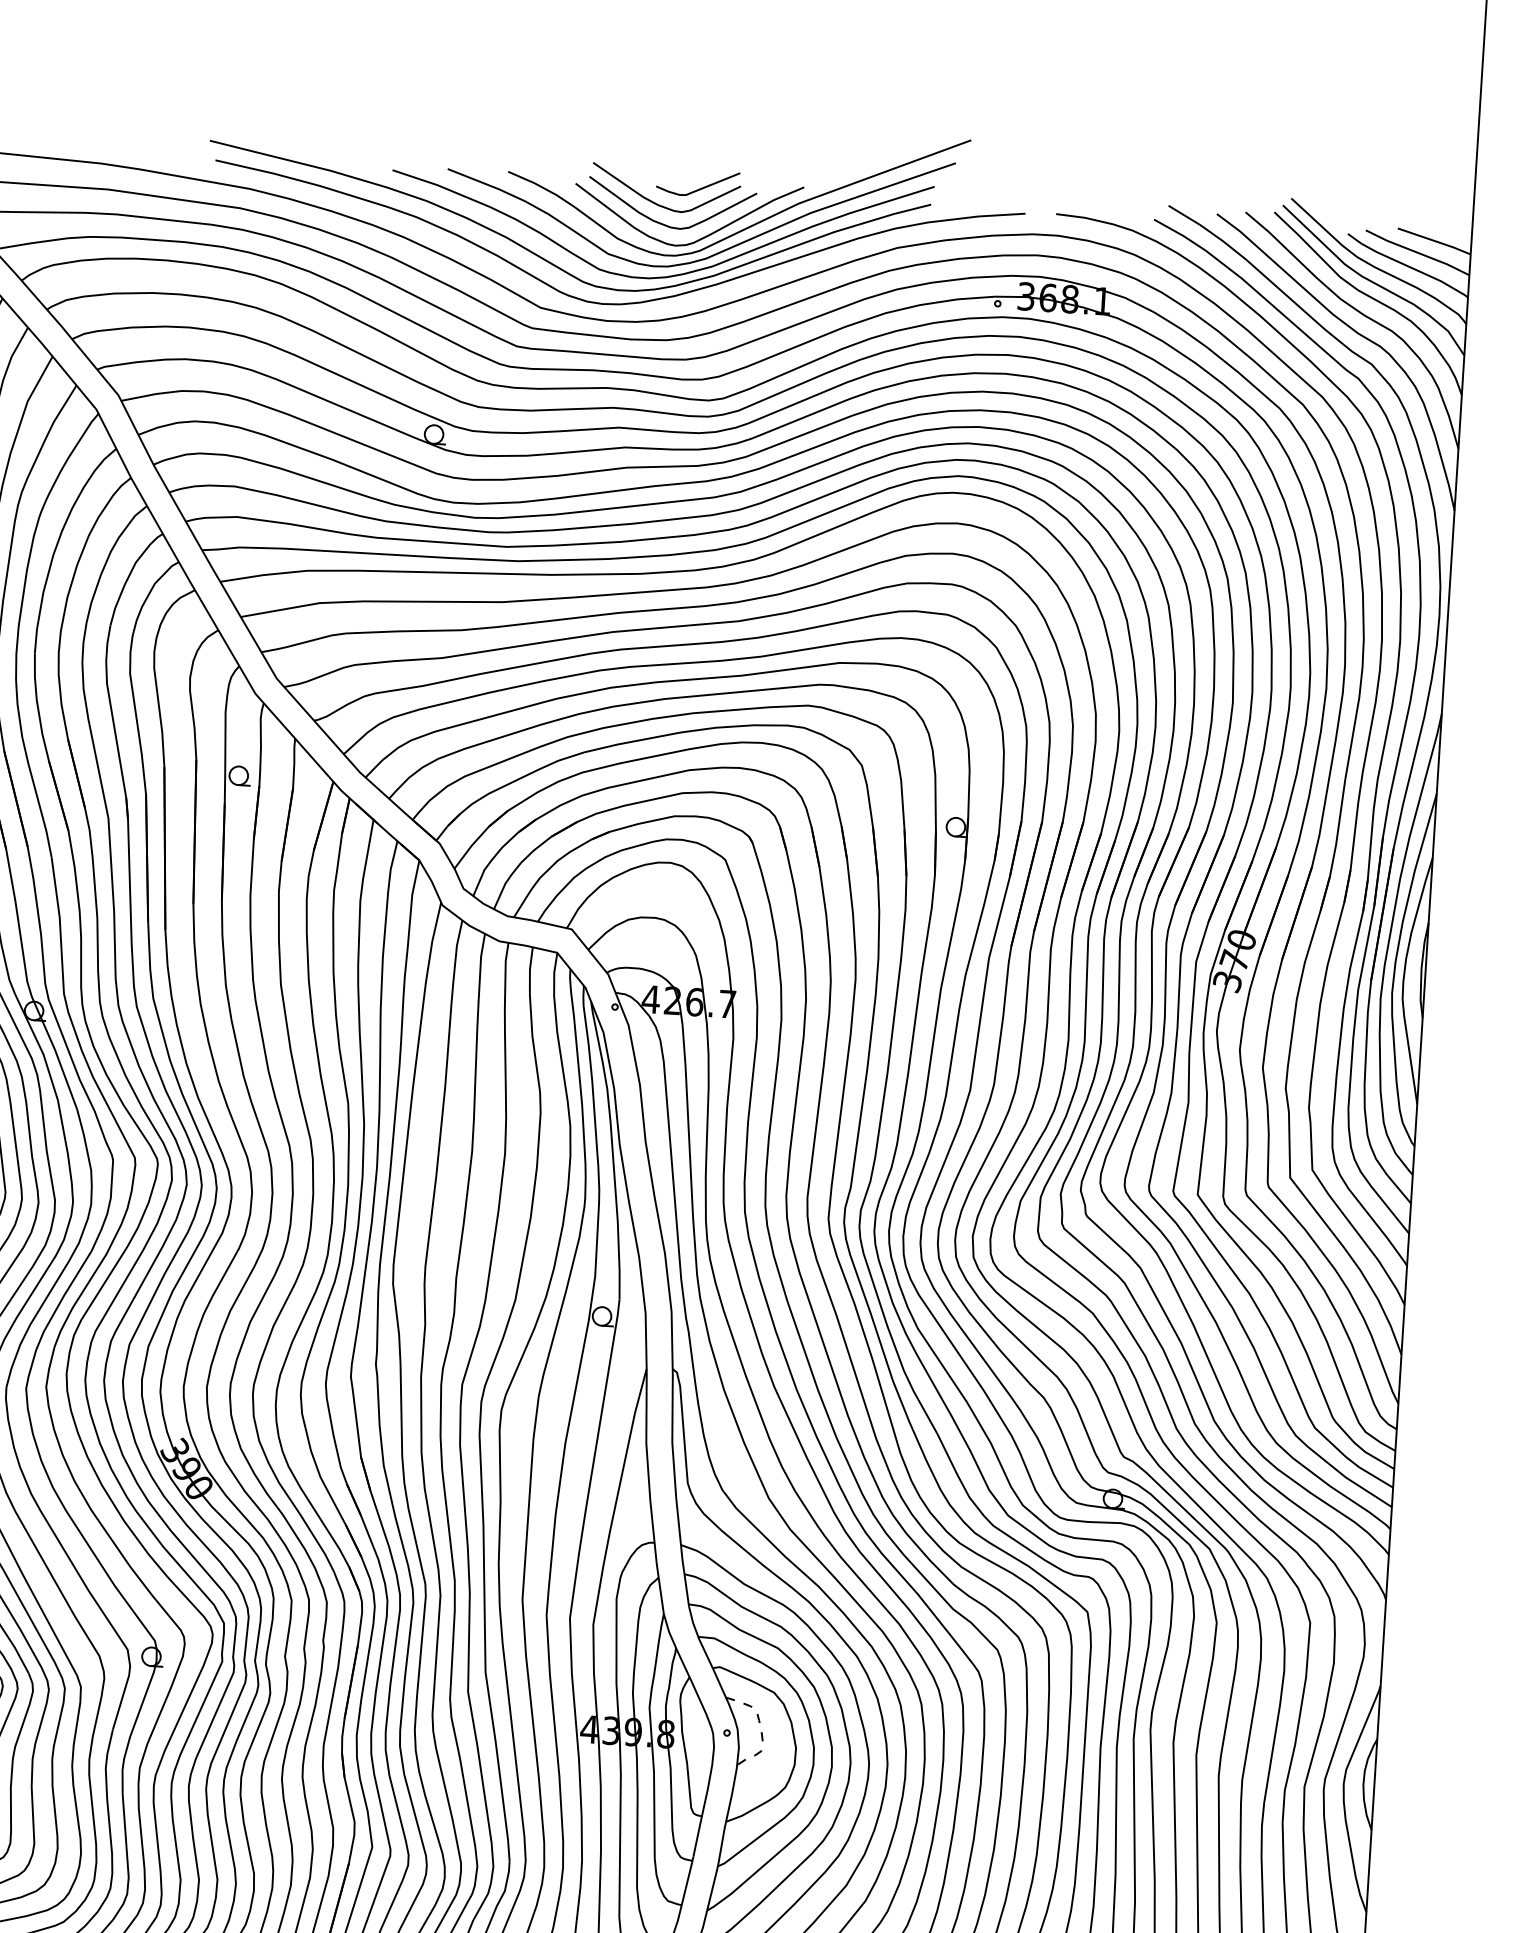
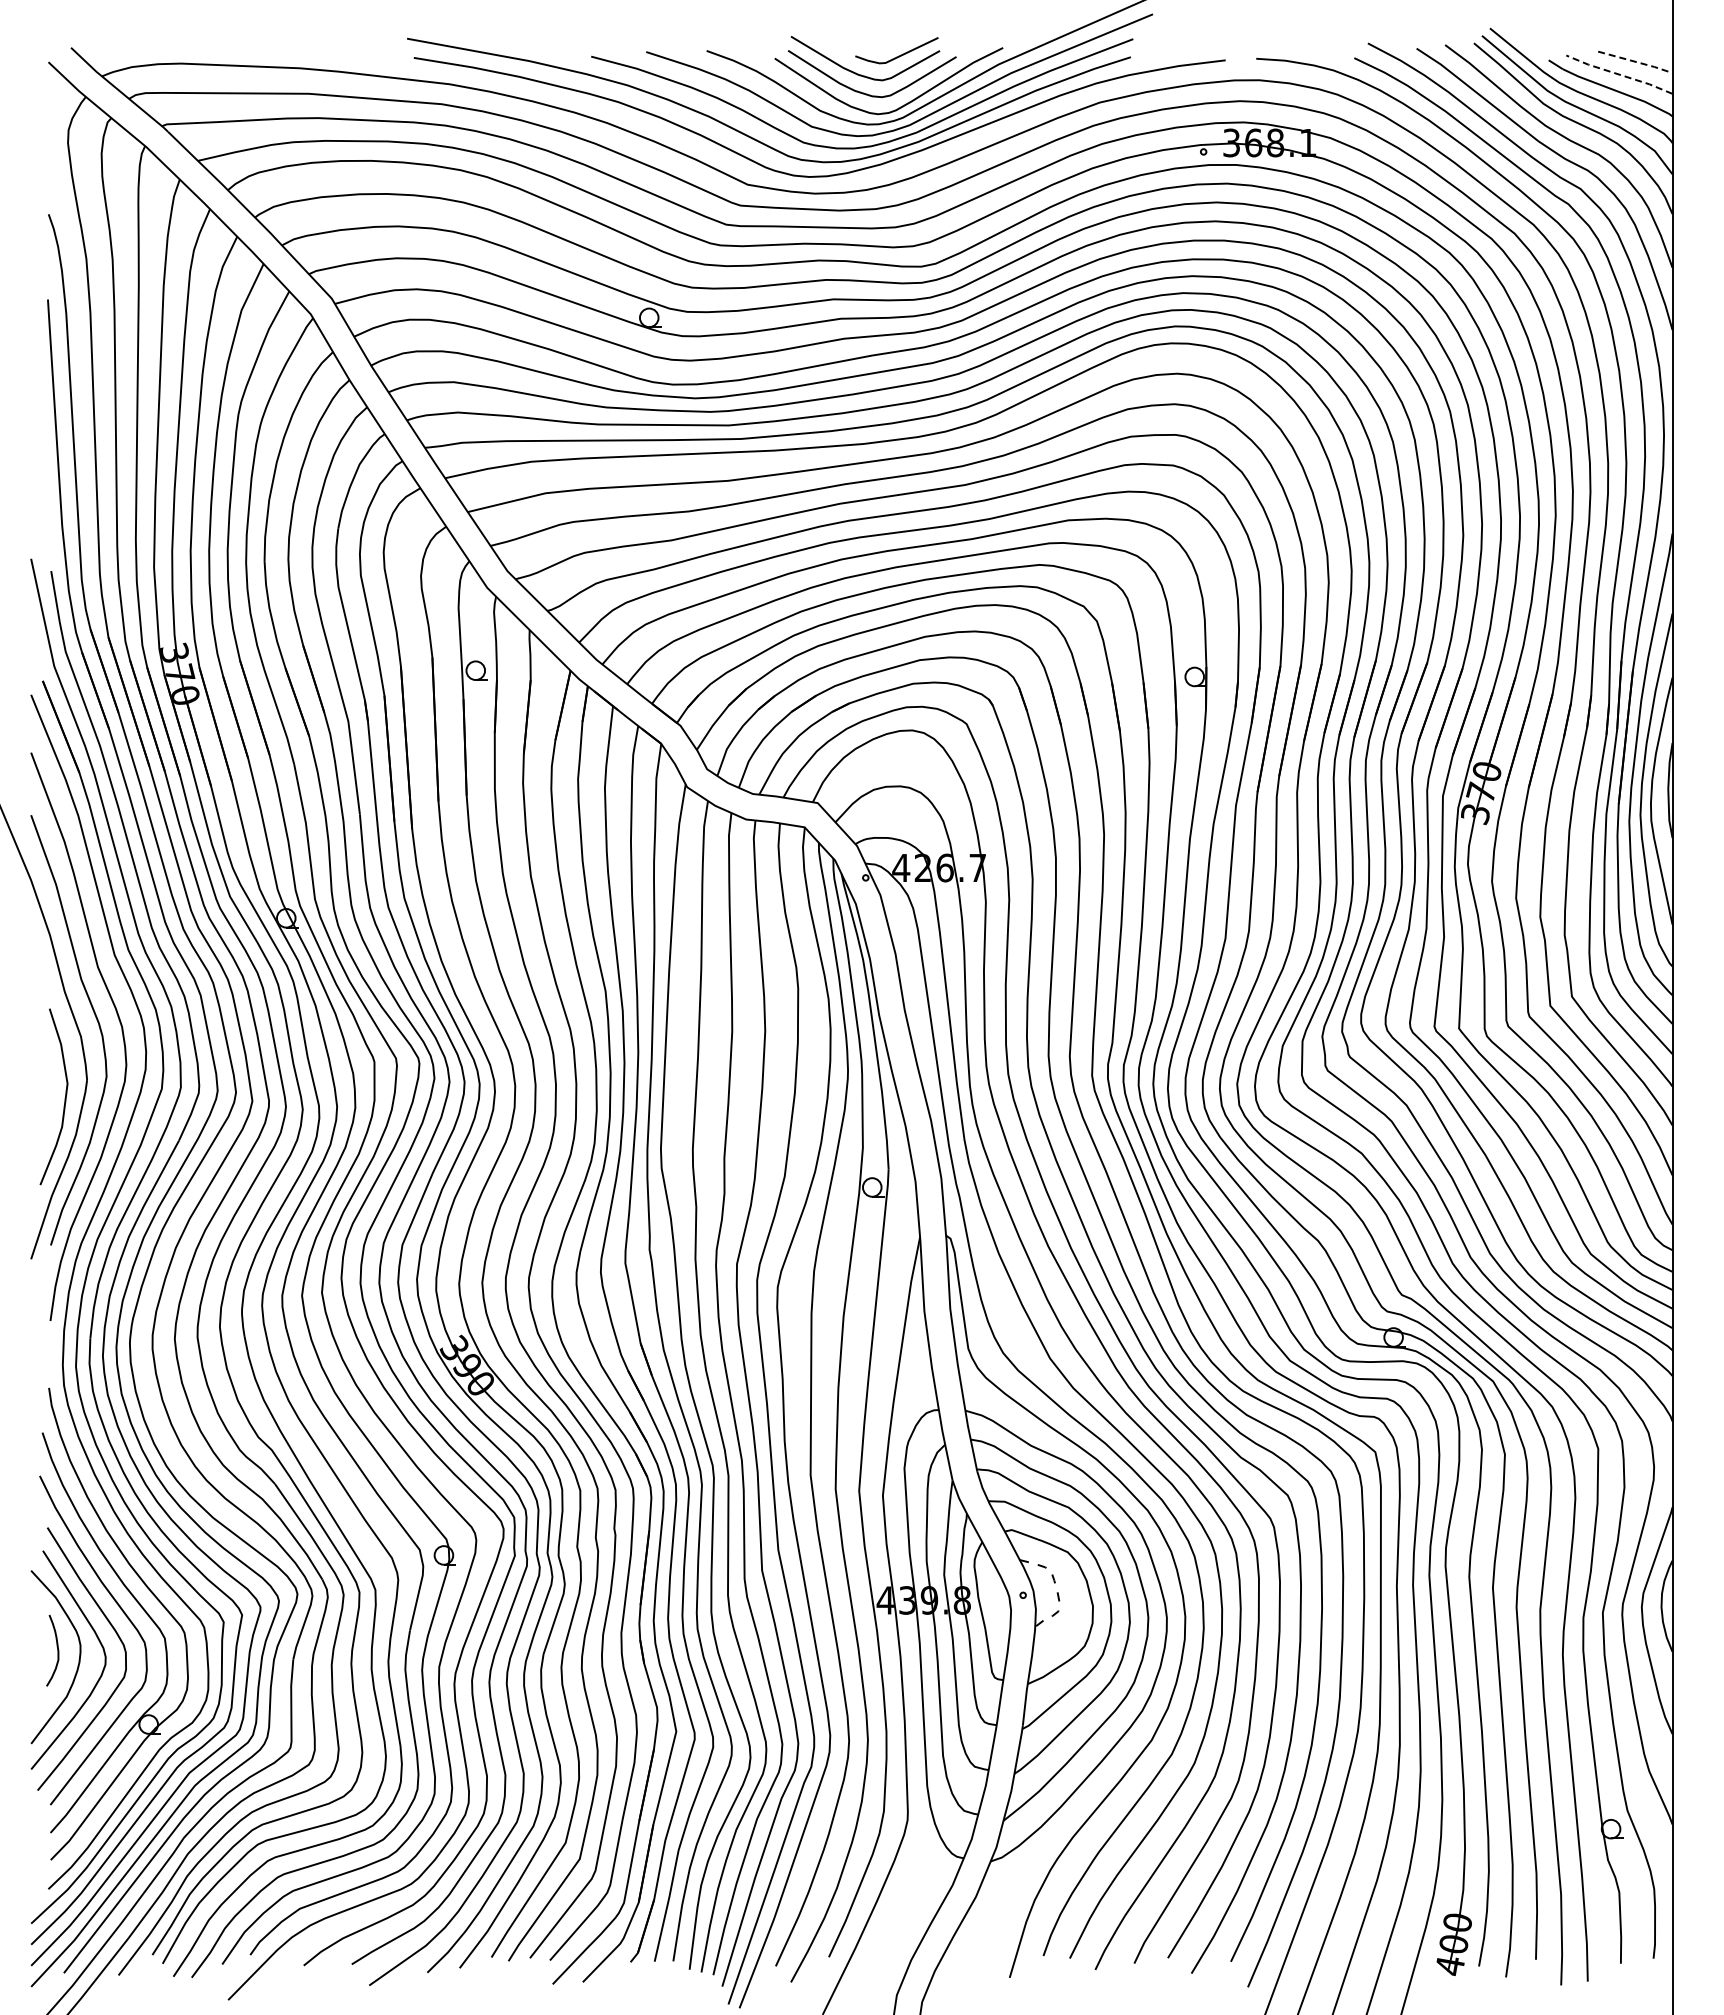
line: (1435, 241) -> (1636, 62), solid -> dashed
line: (1417, 252) -> (1619, 74), solid -> dashed

